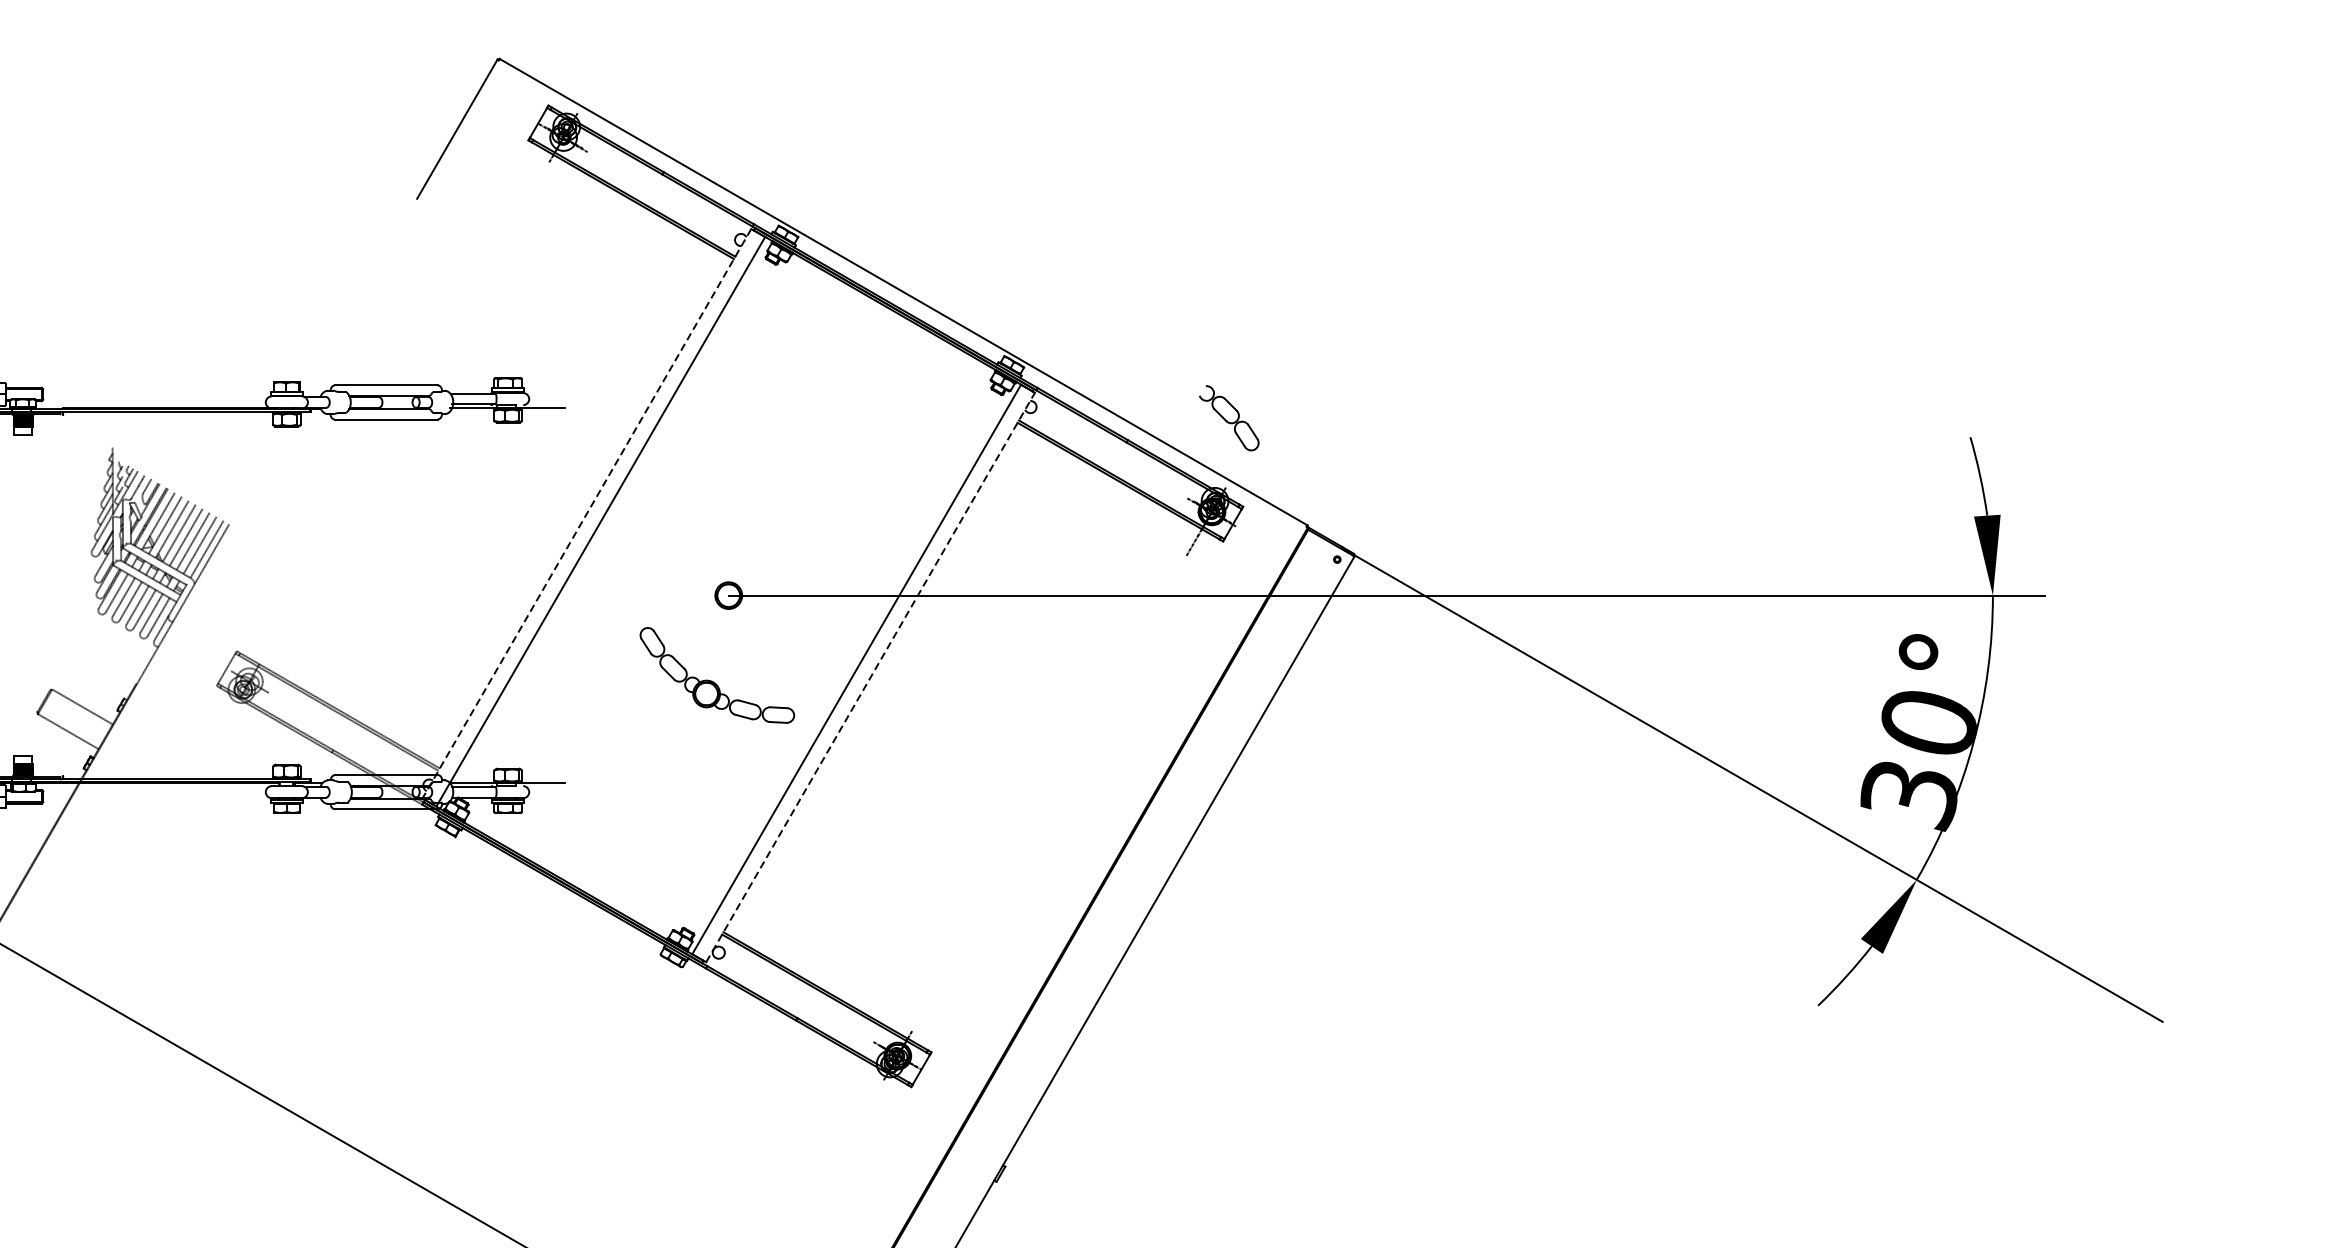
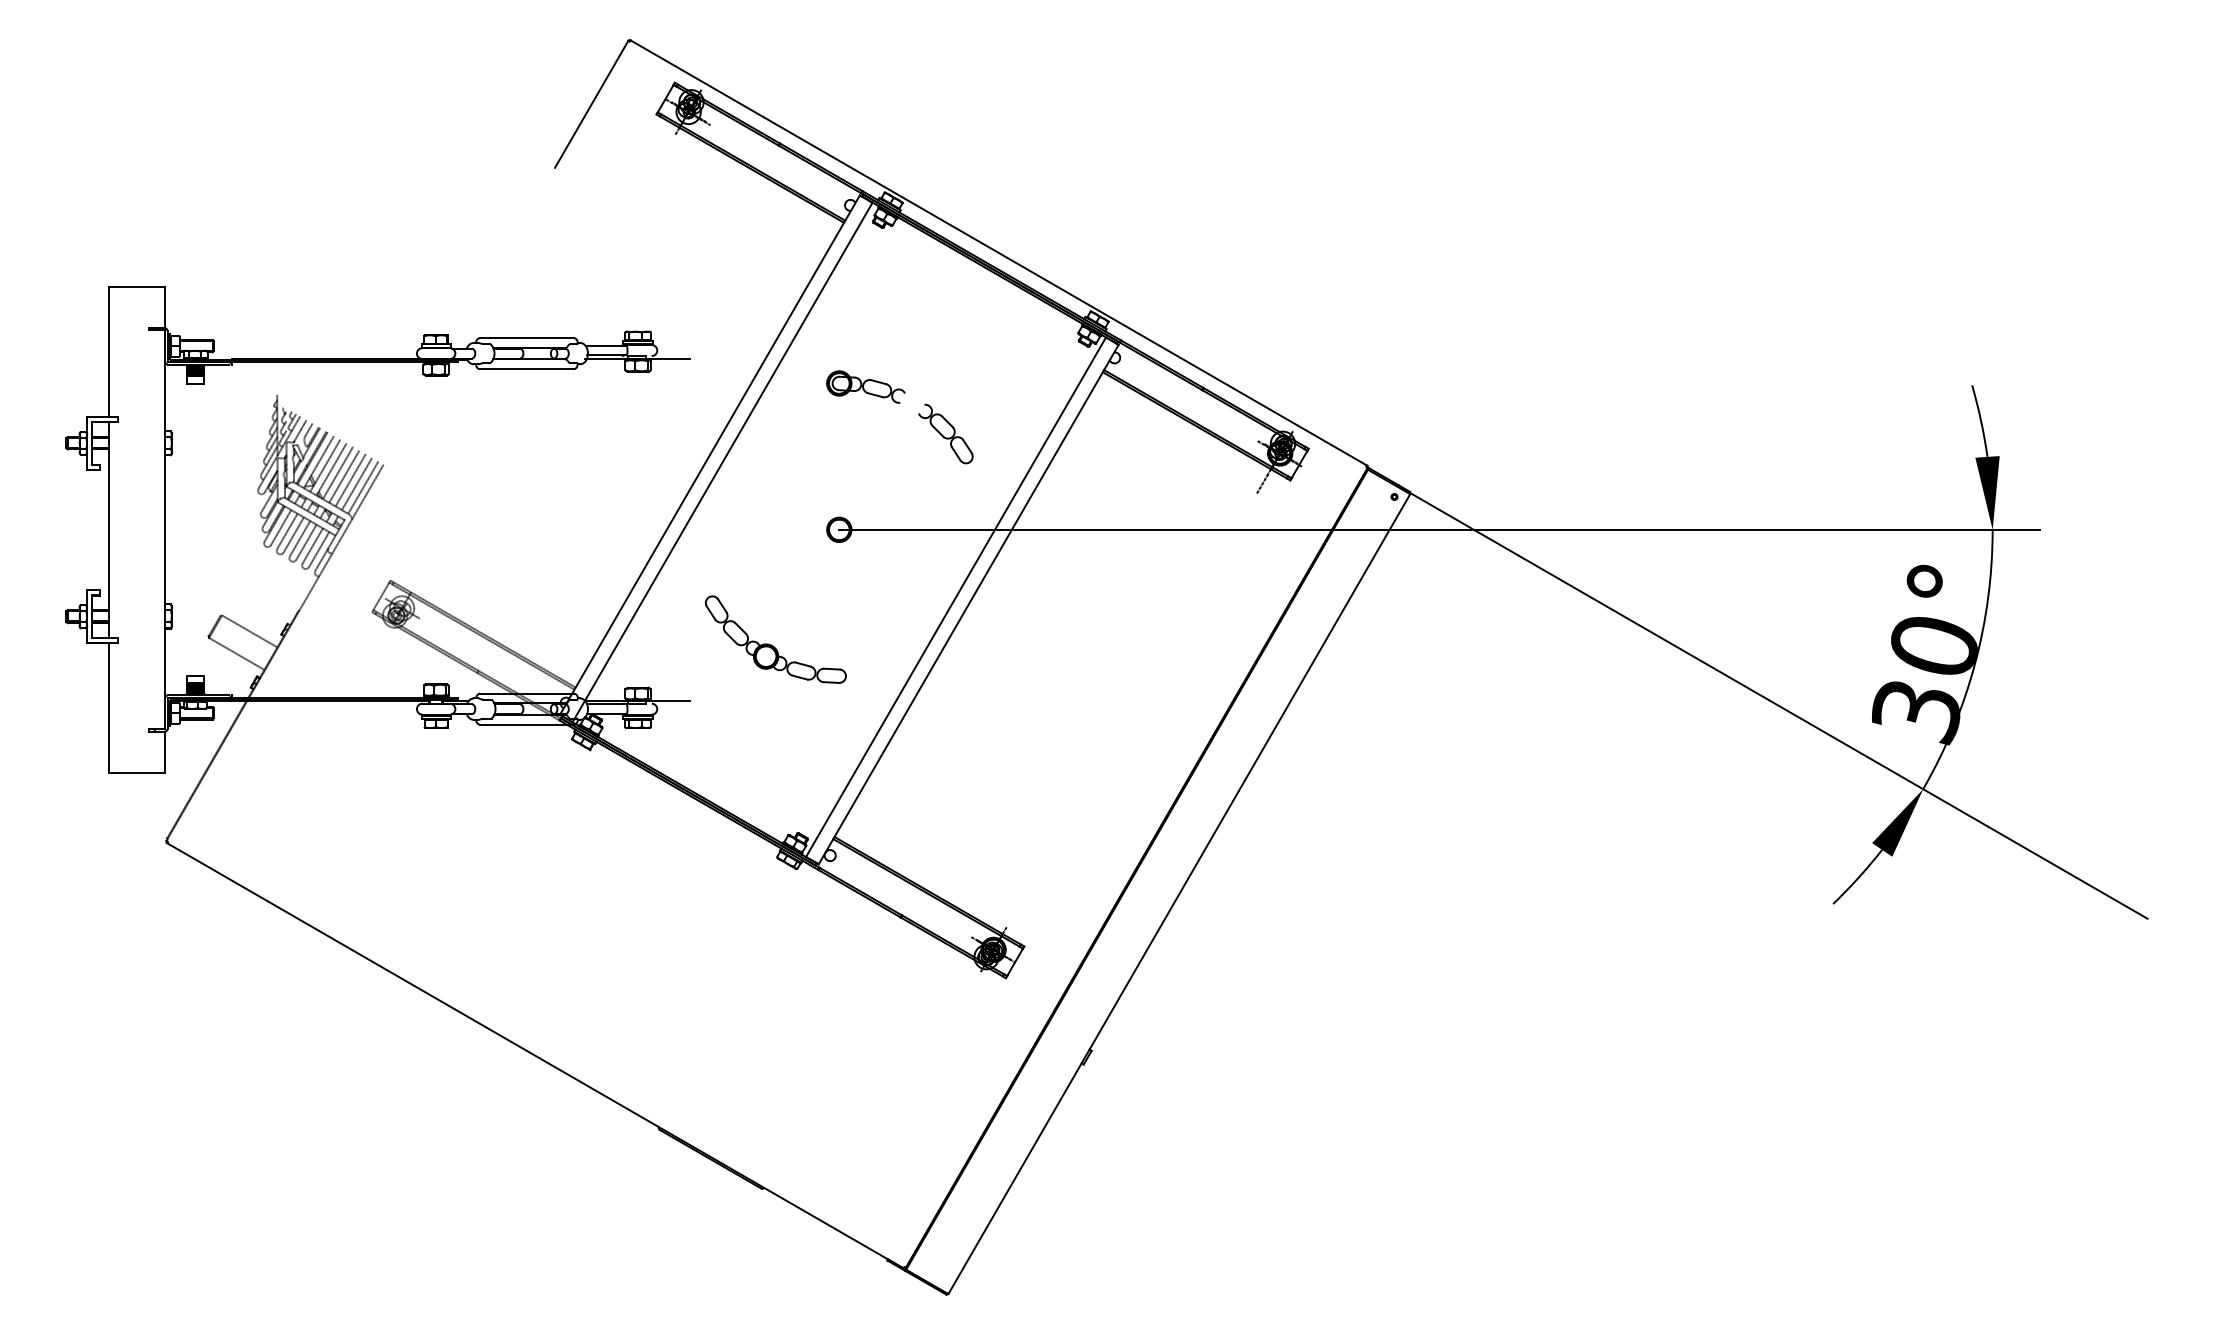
part: (1228, 417) -> (945, 433), moved
part: (757, 438) -> (865, 386), added
line: (586, 514) -> (709, 455), dashed -> solid
line: (870, 677) -> (968, 604), dashed -> solid
part: (714, 681) -> (773, 645), moved

